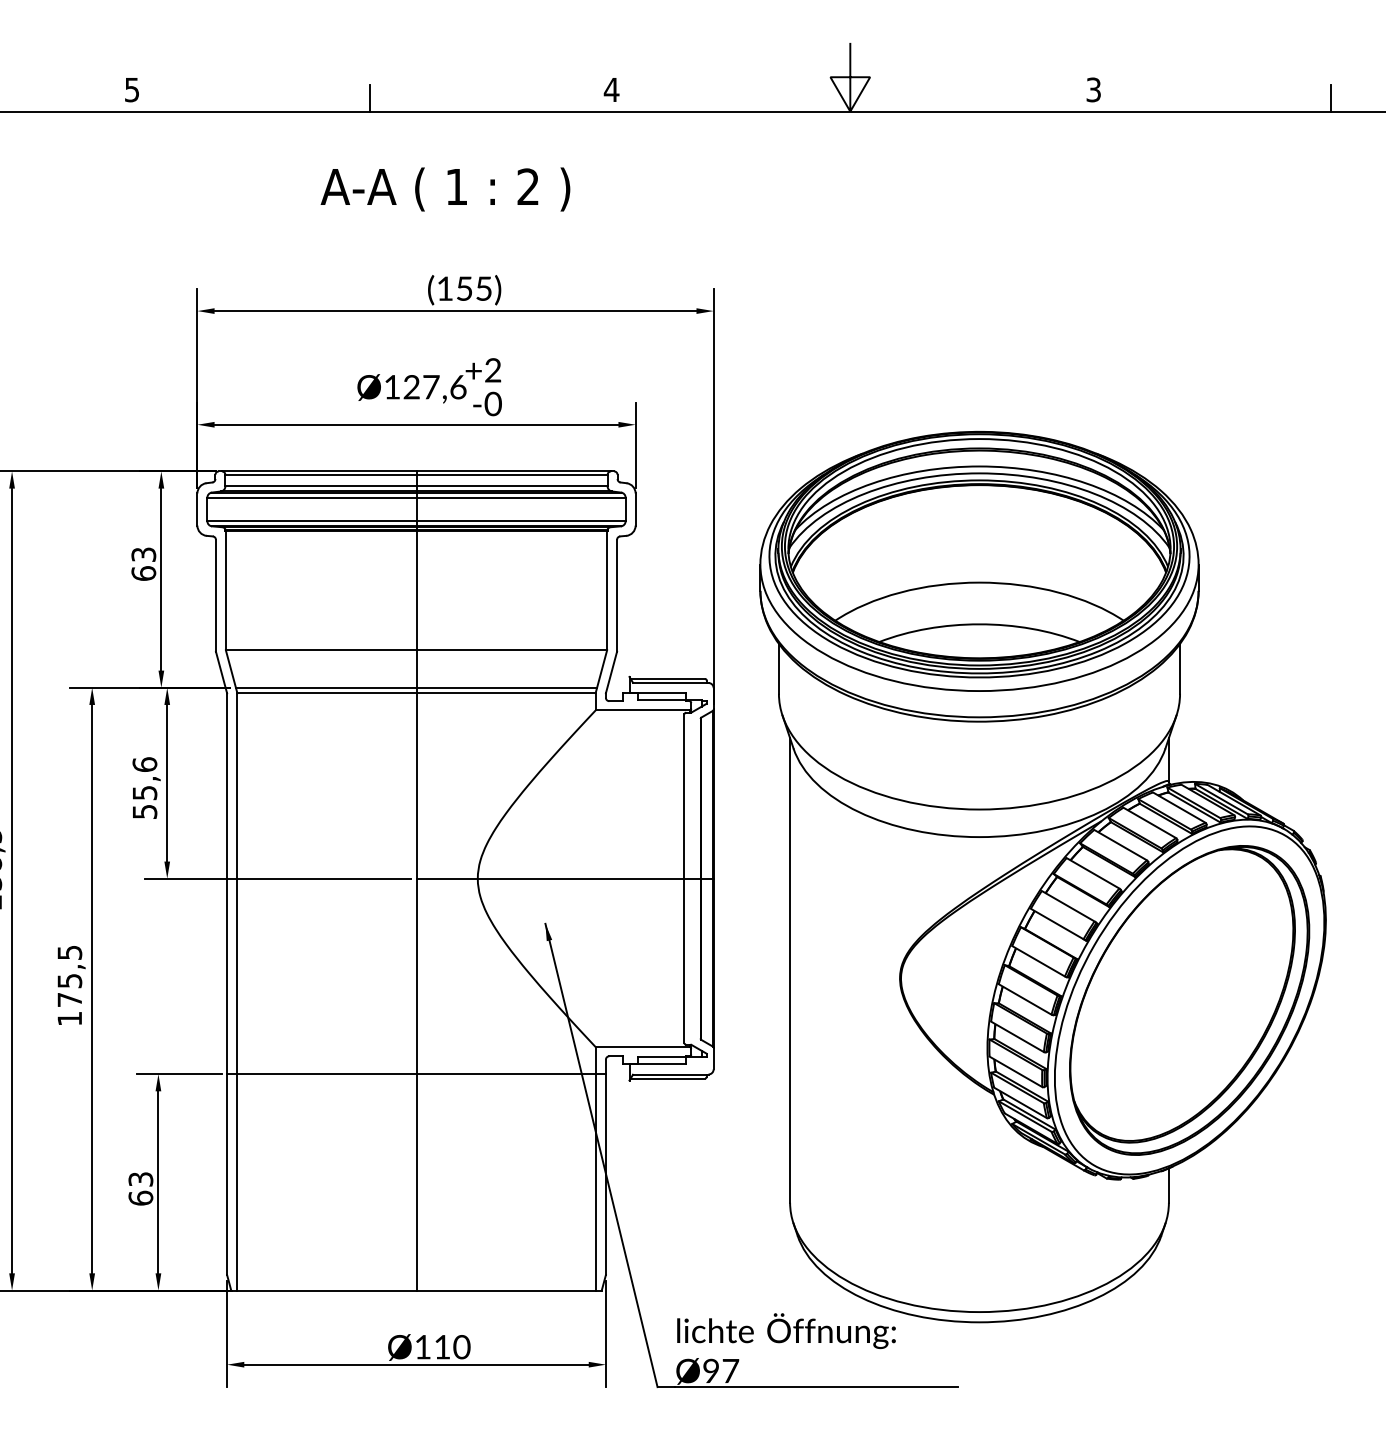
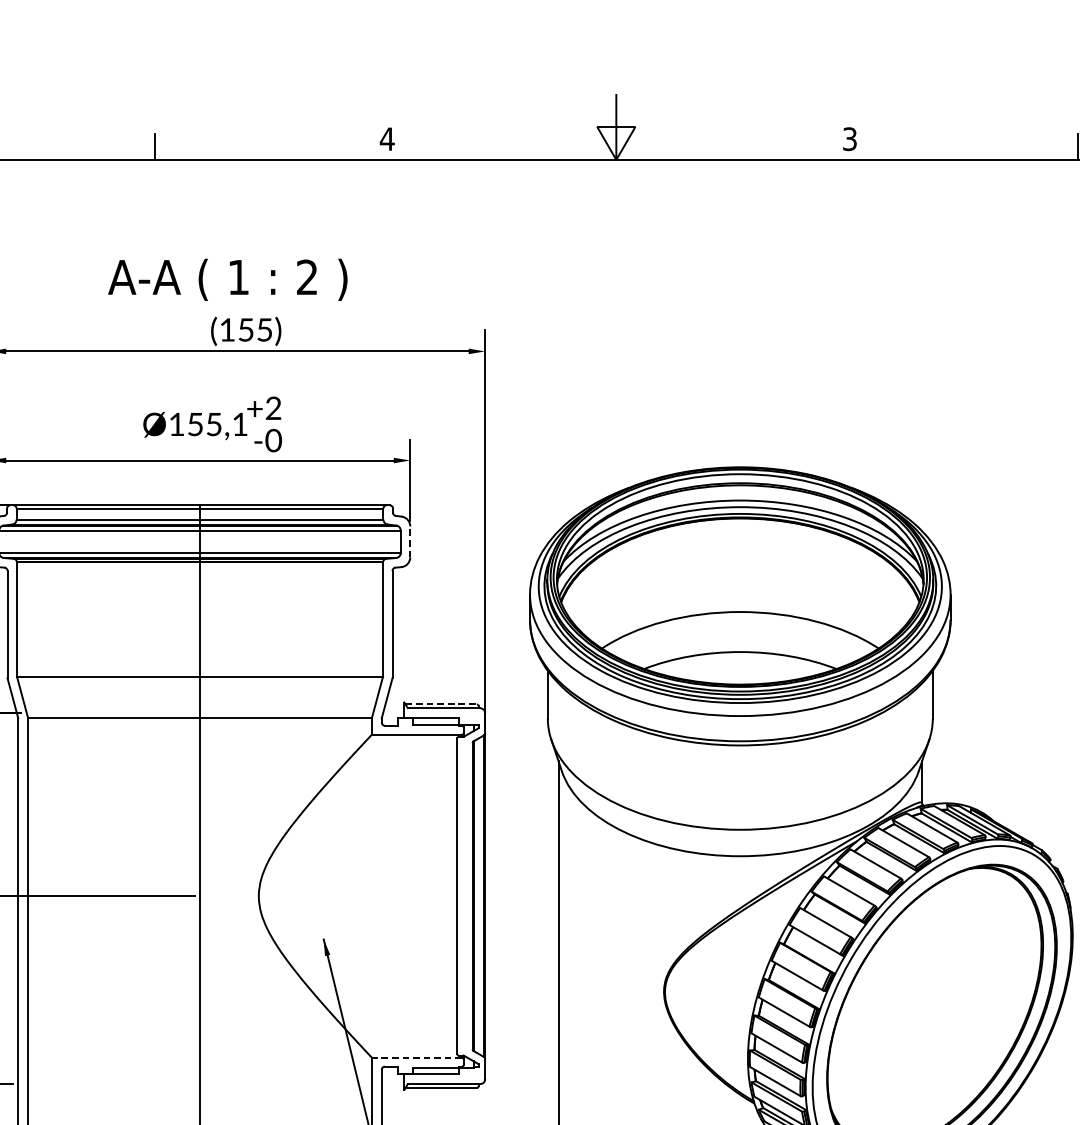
text: (445, 189) -> (227, 279), moved
text: (434, 387) -> (217, 424), Ø127,6 -> Ø155,1
line: (635, 509) -> (410, 541), solid -> dashed
line: (668, 678) -> (441, 704), solid -> dashed
line: (416, 687) -> (200, 712), removed
line: (564, 878) -> (342, 895), removed
line: (642, 1047) -> (416, 1058), solid -> dashed
line: (416, 1074) -> (200, 1084), removed

